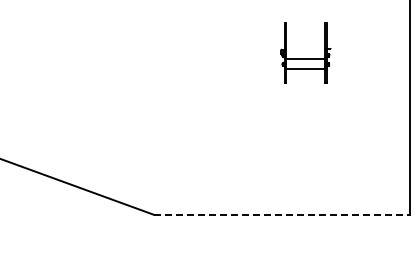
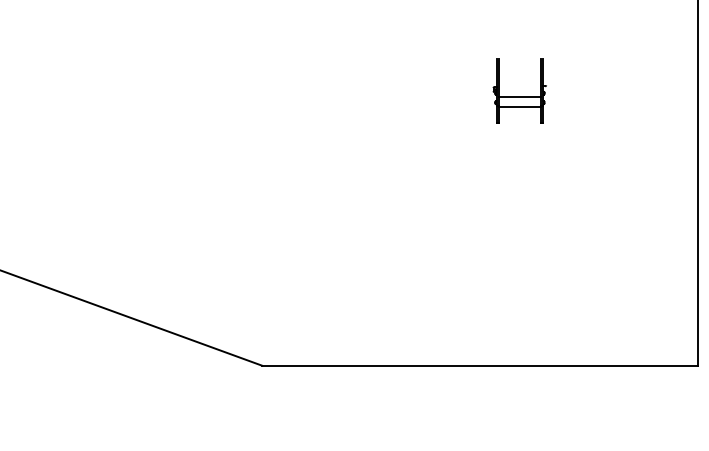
part: (305, 53) -> (519, 91), size x0.62
line: (282, 214) -> (480, 364), dashed -> solid

